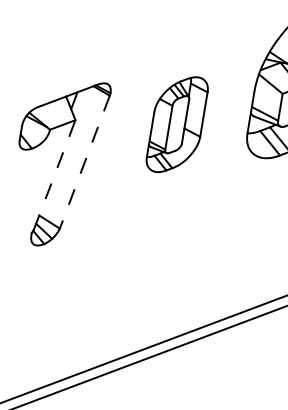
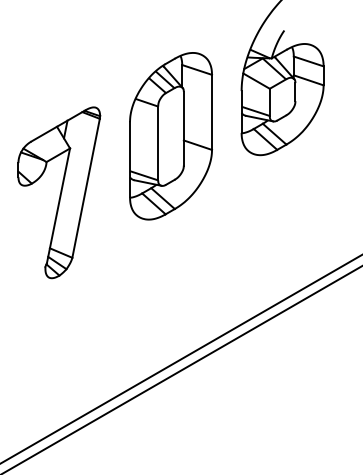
part: (176, 124) -> (170, 136), size x1.67
line: (85, 162) -> (86, 188), dashed -> solid
line: (54, 175) -> (58, 206), dashed -> solid

